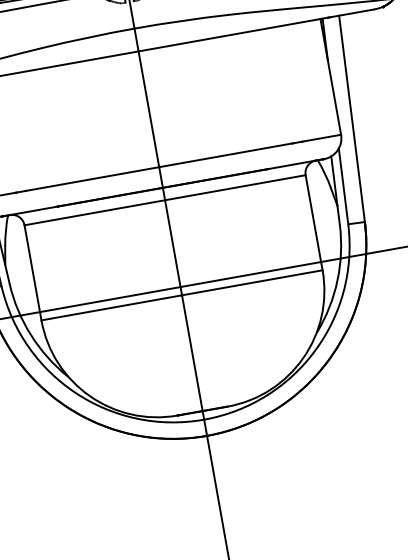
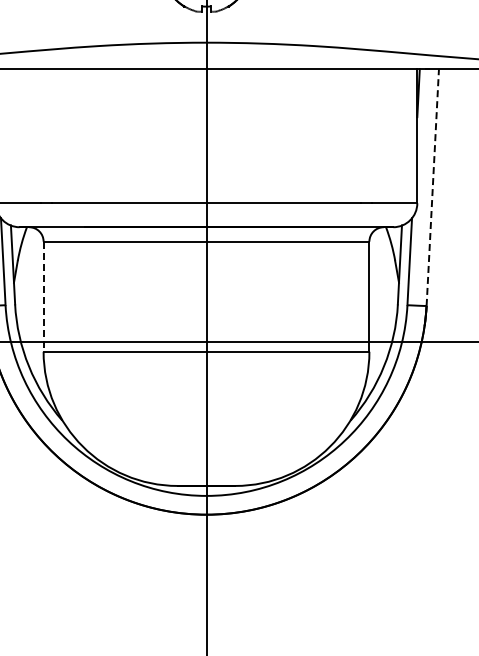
line: (351, 118) -> (432, 187), solid -> dashed
line: (33, 273) -> (43, 297), solid -> dashed

